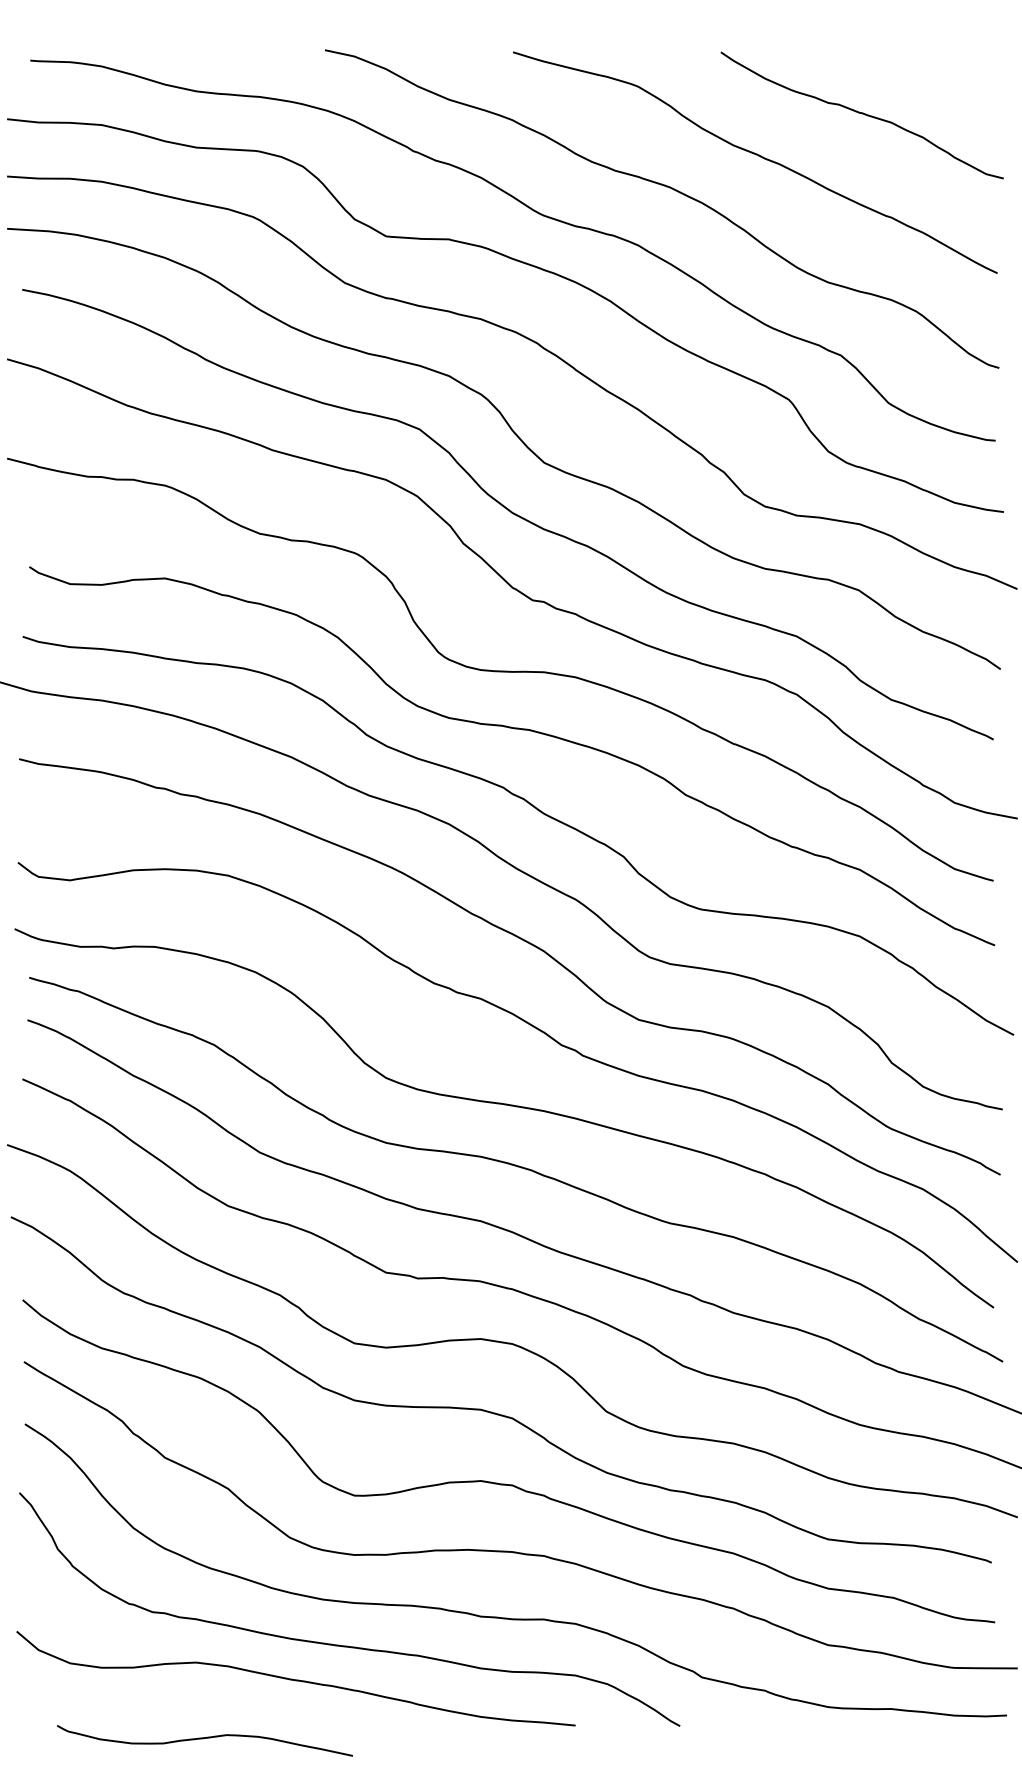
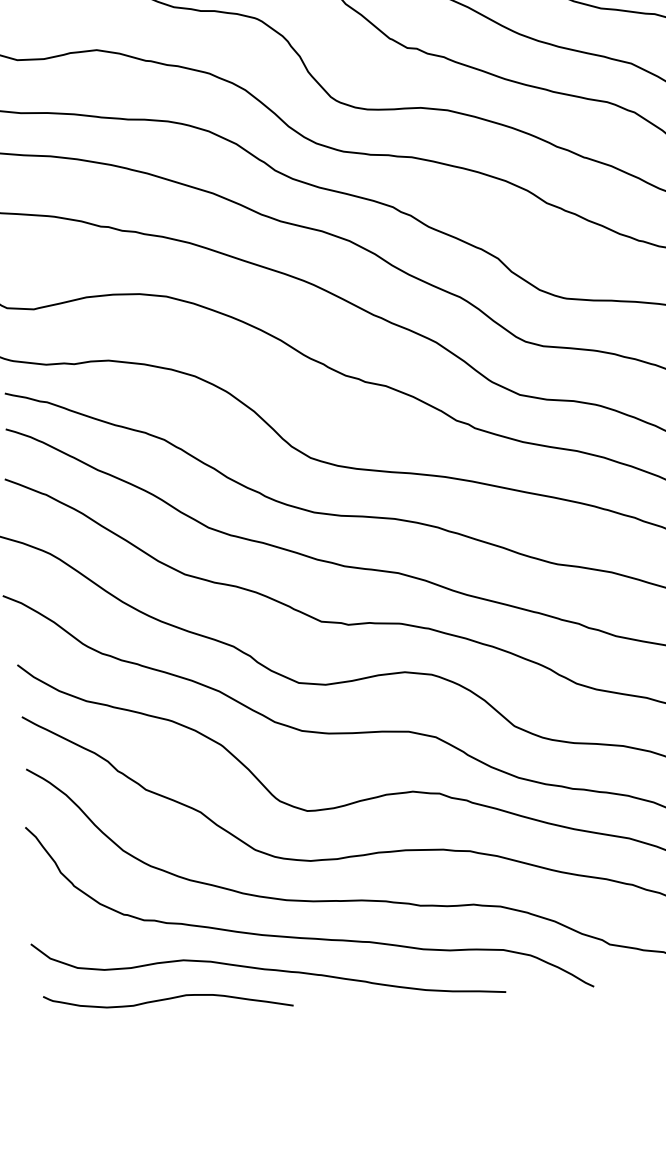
curve: (203, 1739) -> (167, 1000), moved

